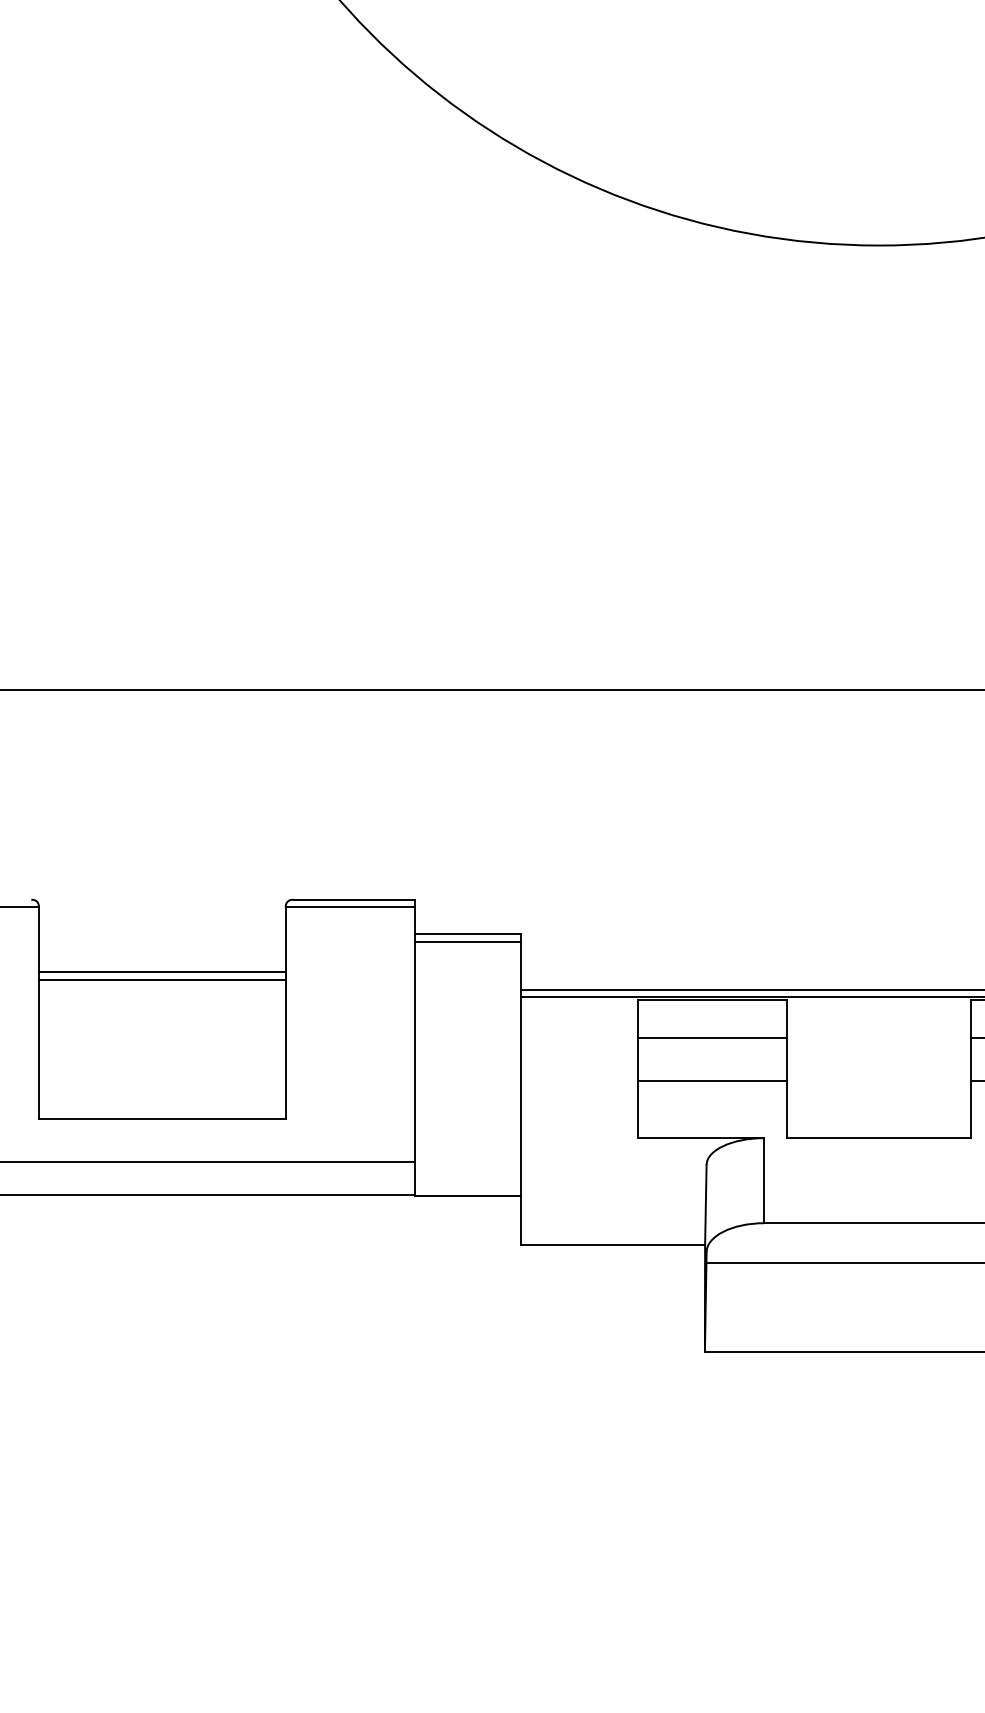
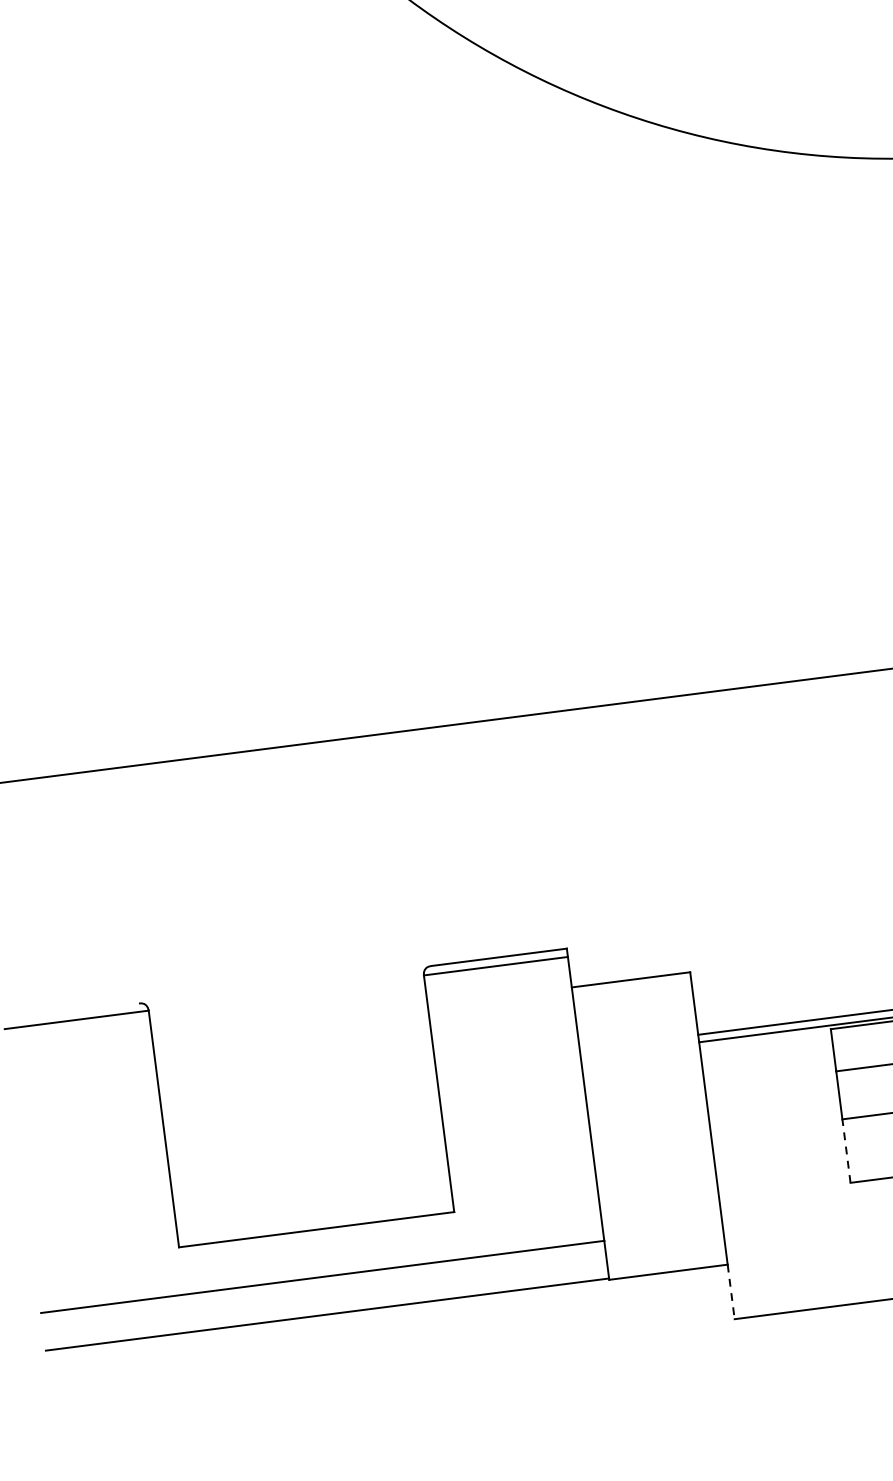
line: (467, 941) -> (631, 987), removed
line: (162, 972) -> (295, 1065), removed
line: (162, 979) -> (296, 1073), removed
line: (638, 1109) -> (846, 1150), solid -> dashed
line: (520, 1221) -> (730, 1292), solid -> dashed

